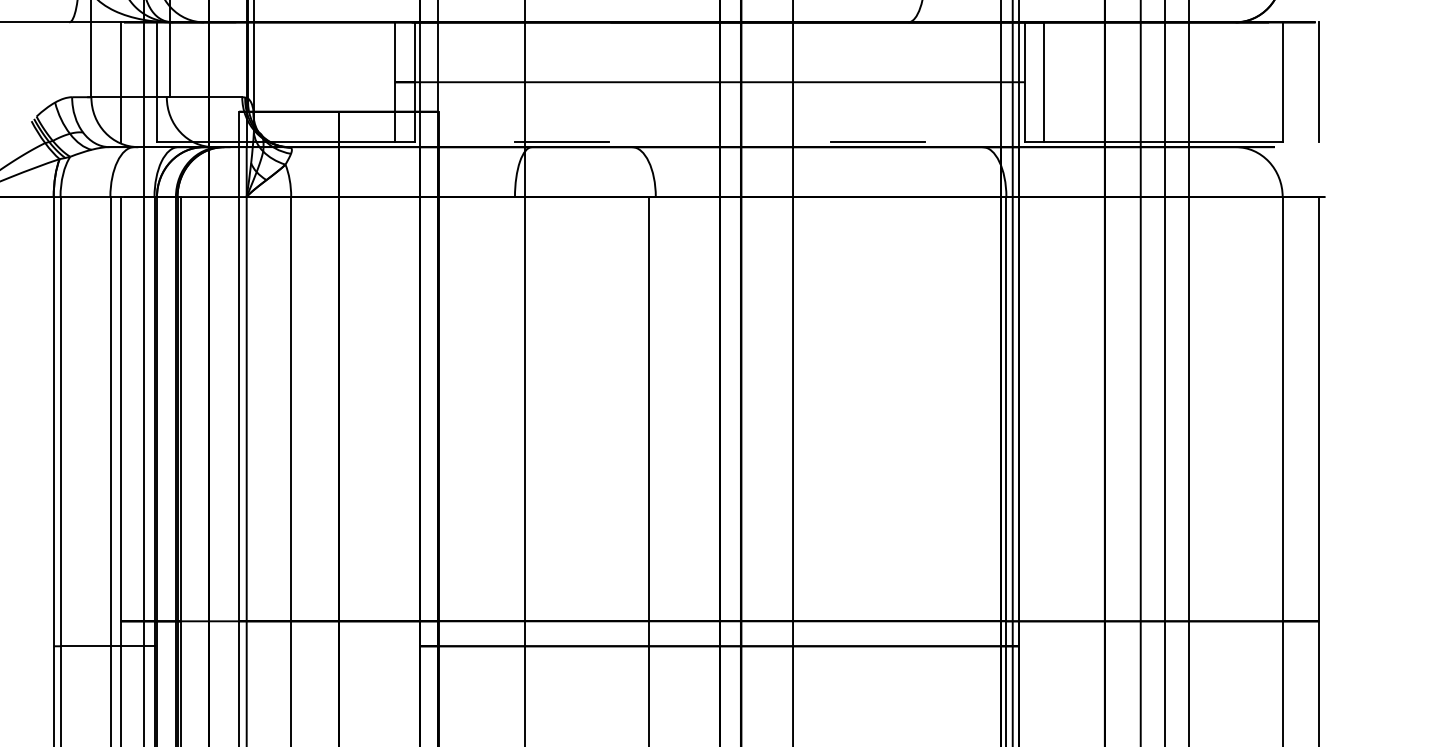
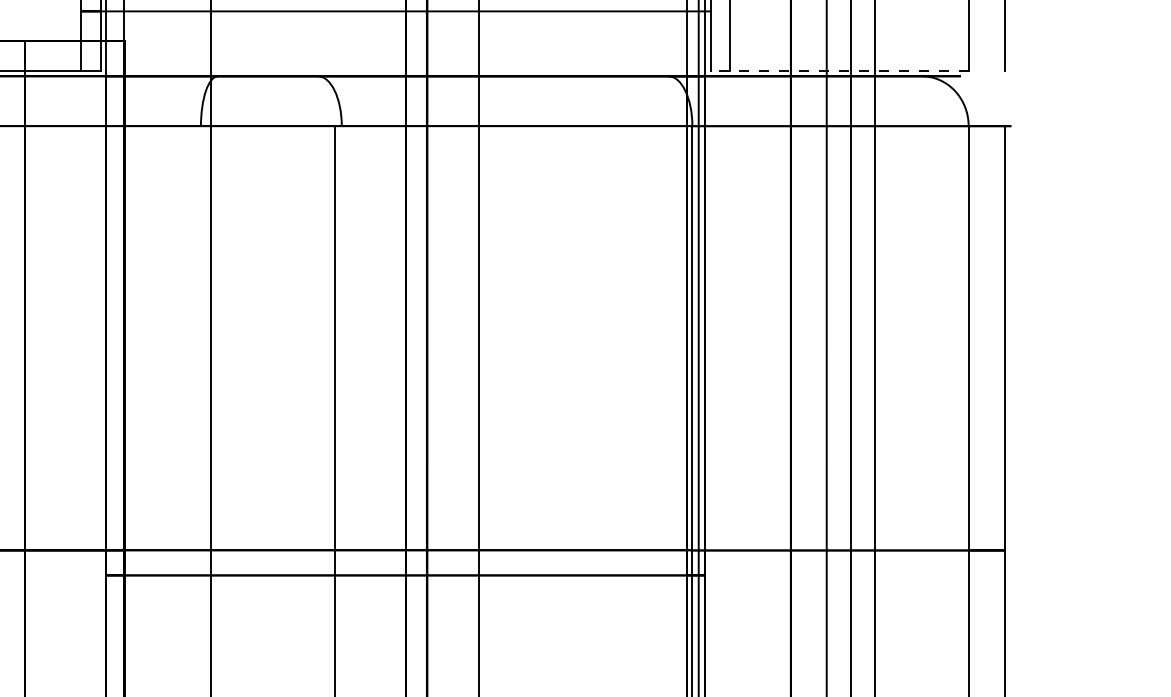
line: (561, 142) -> (247, 71), removed
line: (877, 142) -> (563, 71), removed
line: (1153, 142) -> (839, 71), solid -> dashed

